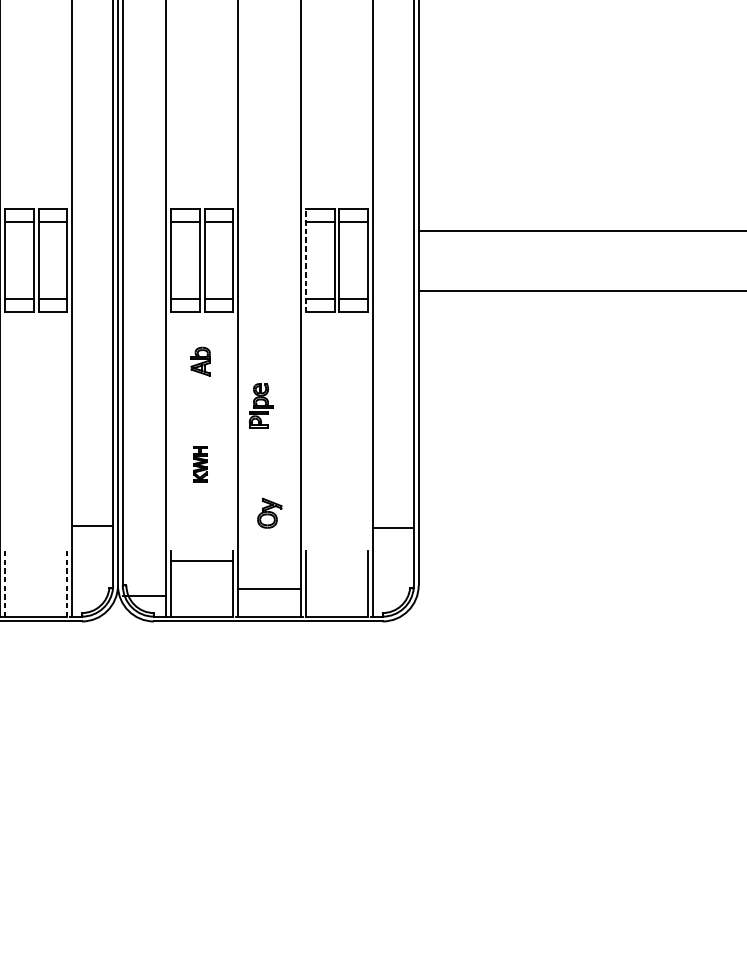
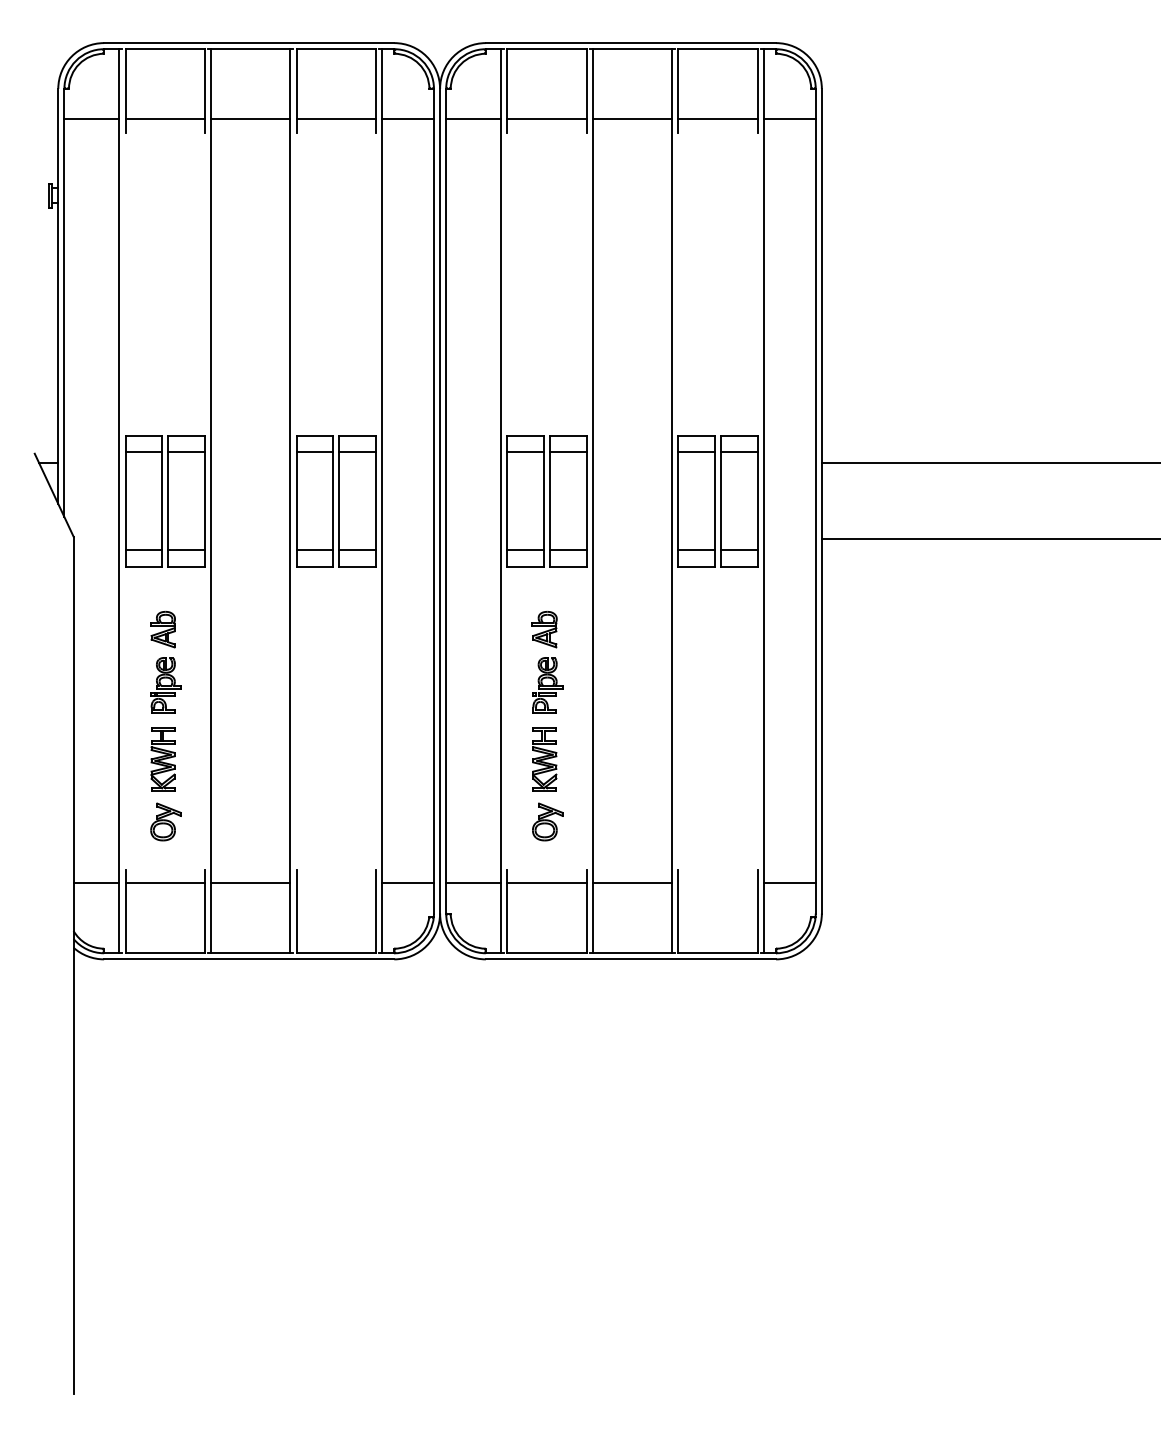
line: (305, 260) -> (678, 500), dashed -> solid
part: (260, 405) -> (547, 685), moved
part: (200, 464) -> (544, 759), size x1.43
part: (269, 512) -> (547, 821), moved
line: (92, 526) -> (407, 883), moved
line: (393, 528) -> (789, 883), moved
line: (4, 583) -> (296, 911), dashed -> solid
line: (67, 583) -> (375, 911), dashed -> solid
line: (269, 589) -> (632, 883), moved
line: (144, 596) -> (473, 883), moved

